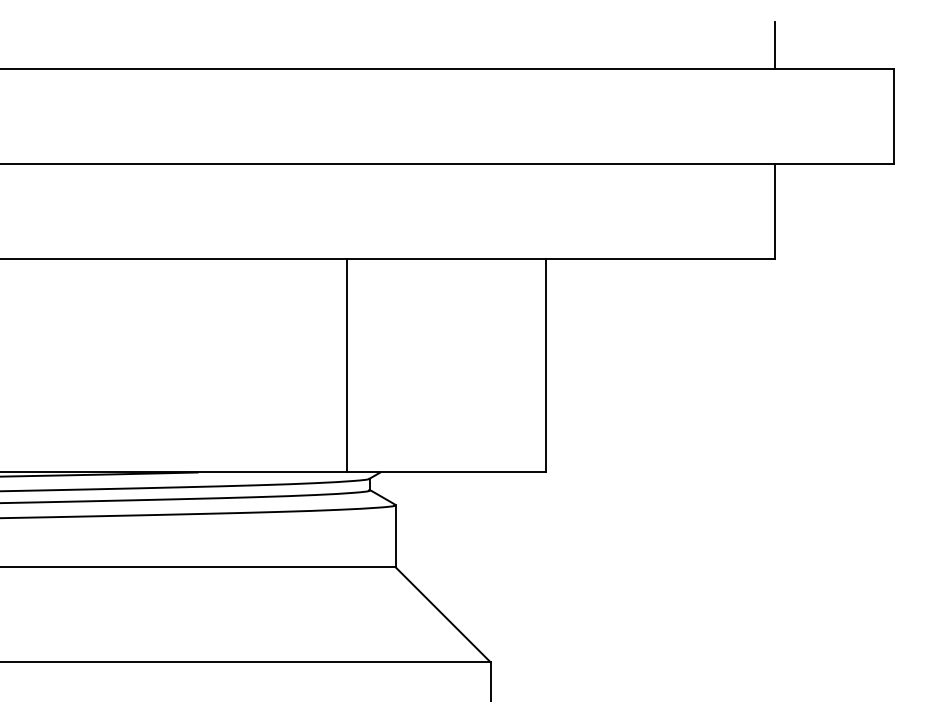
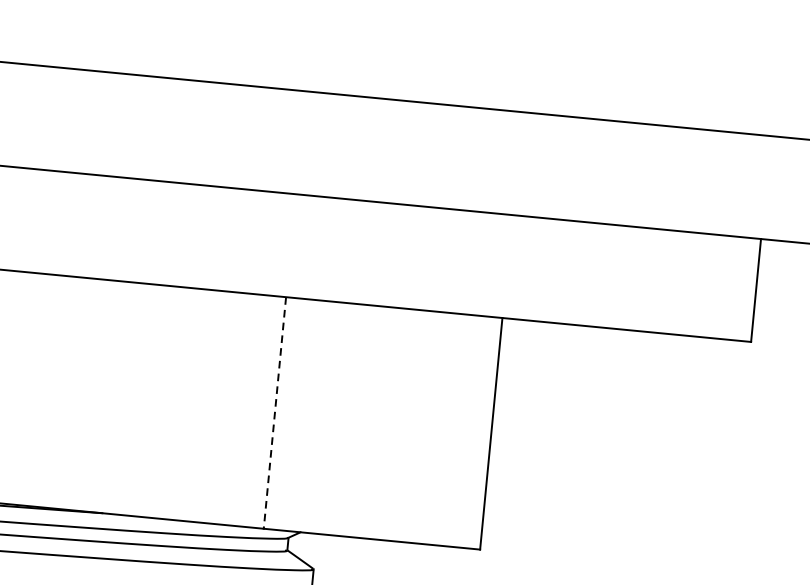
line: (775, 45) -> (773, 110), removed
line: (346, 365) -> (274, 412), solid -> dashed

